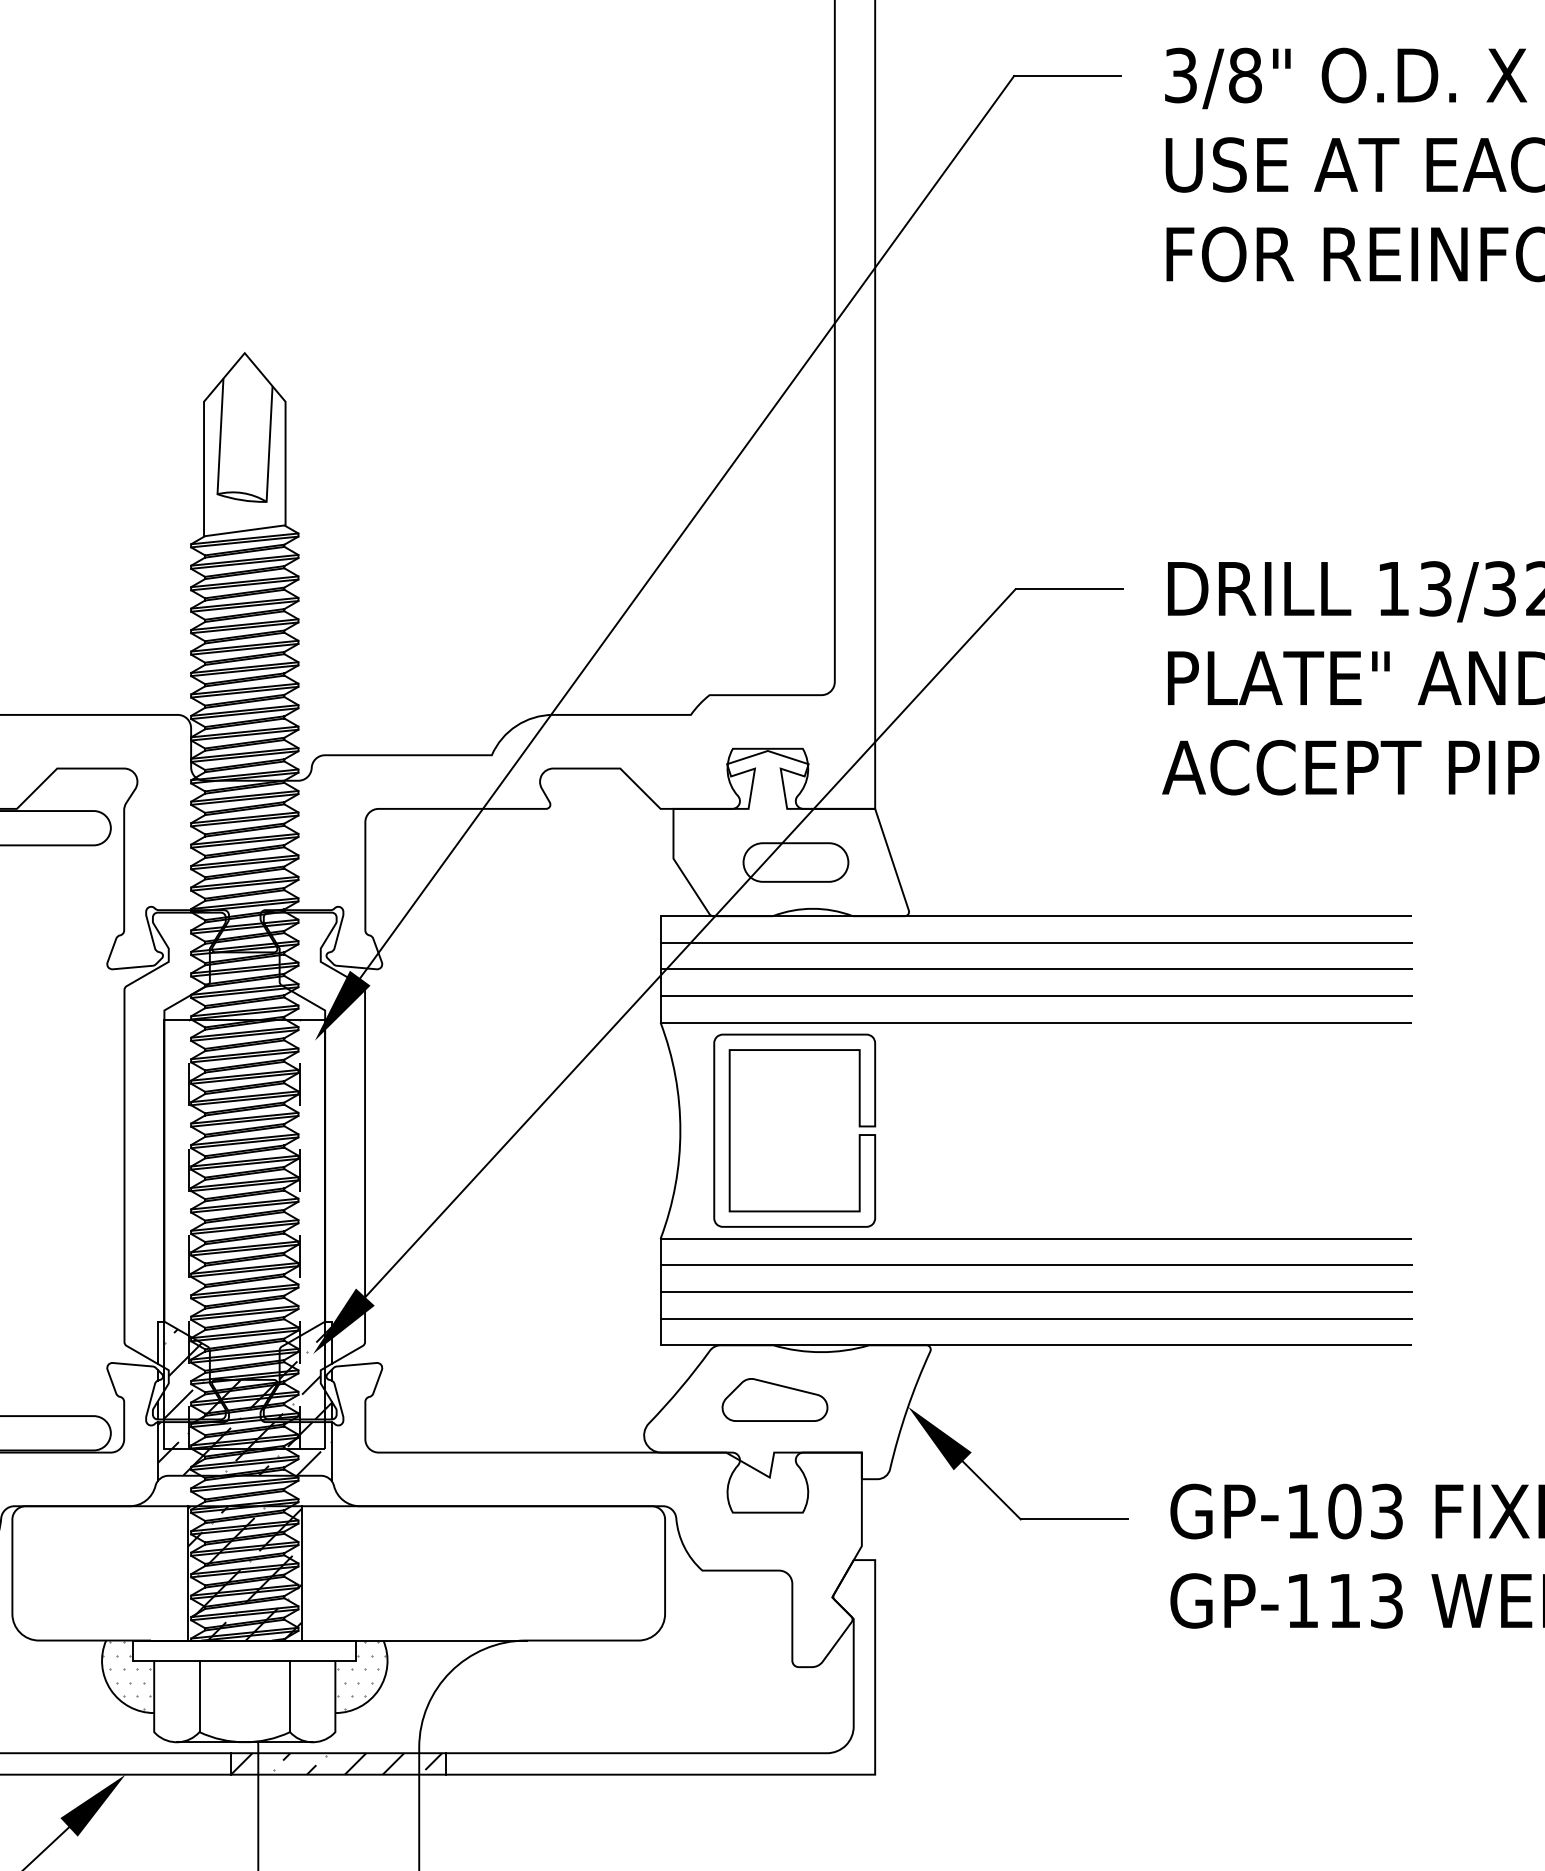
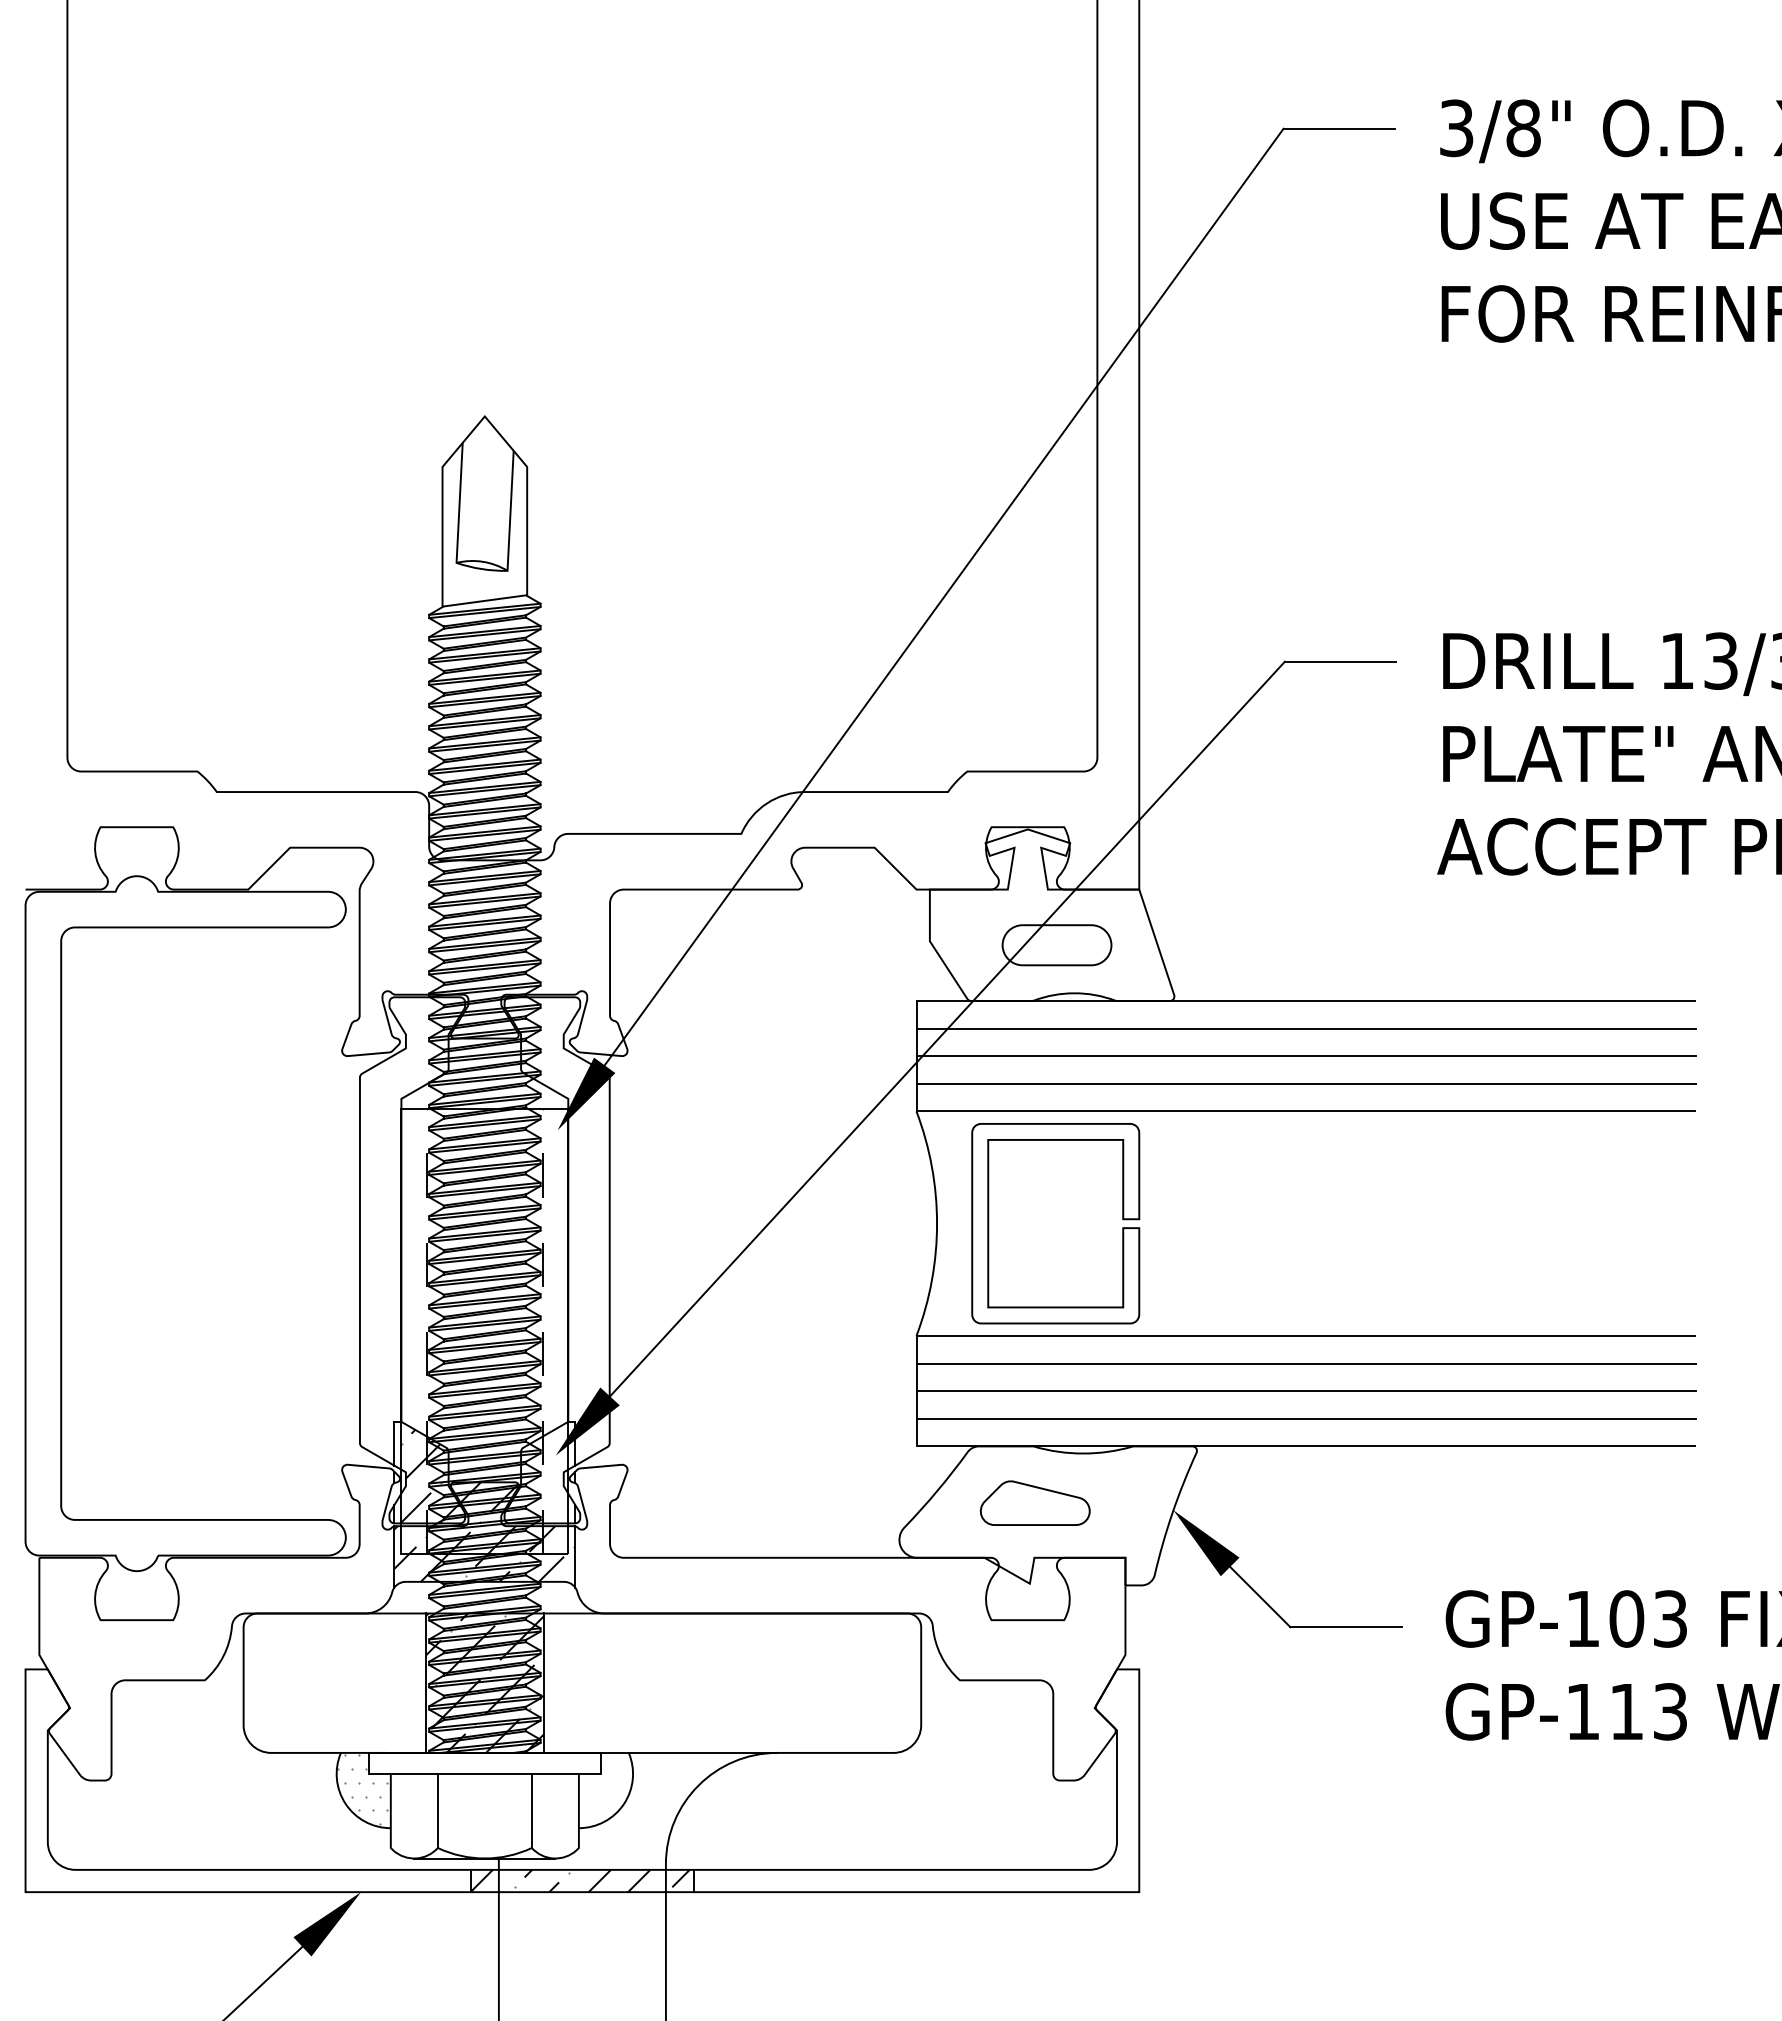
hatch: (304, 1373) -> (546, 1475), removed
hatch: (360, 1675) -> (605, 1789), removed

